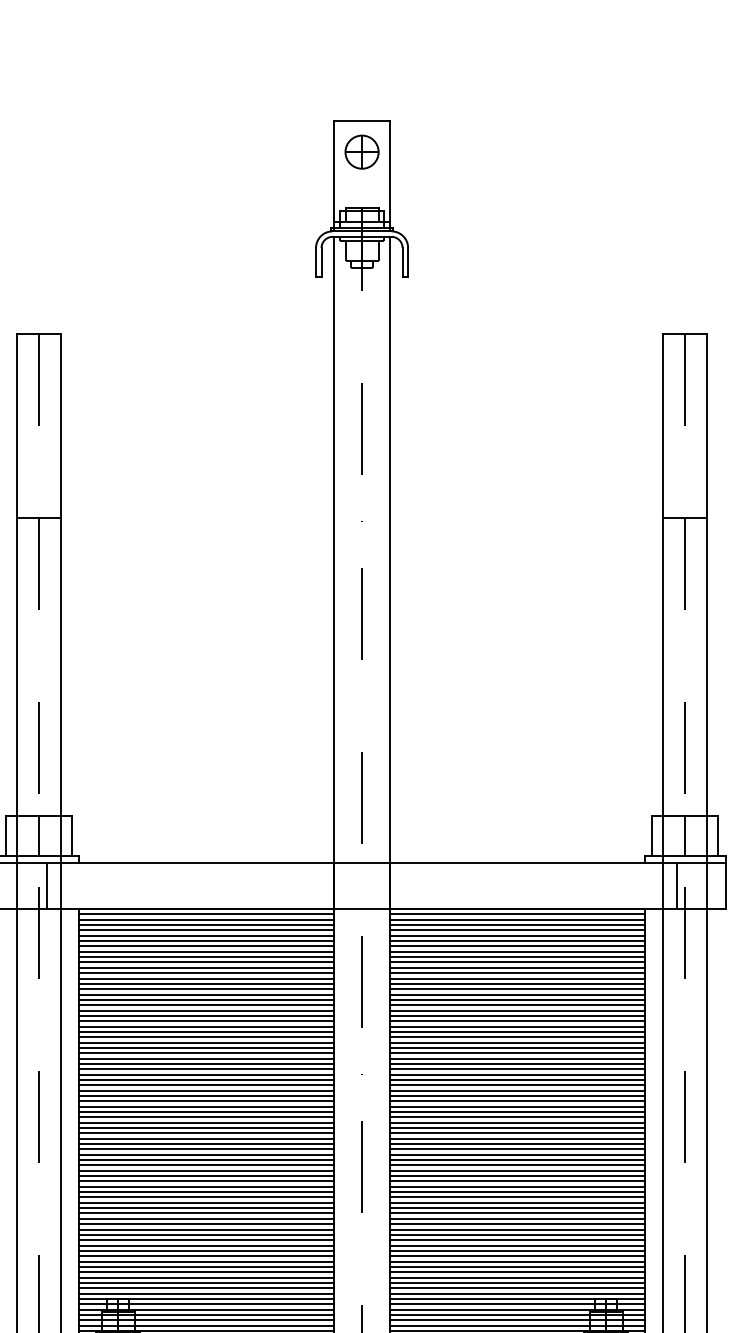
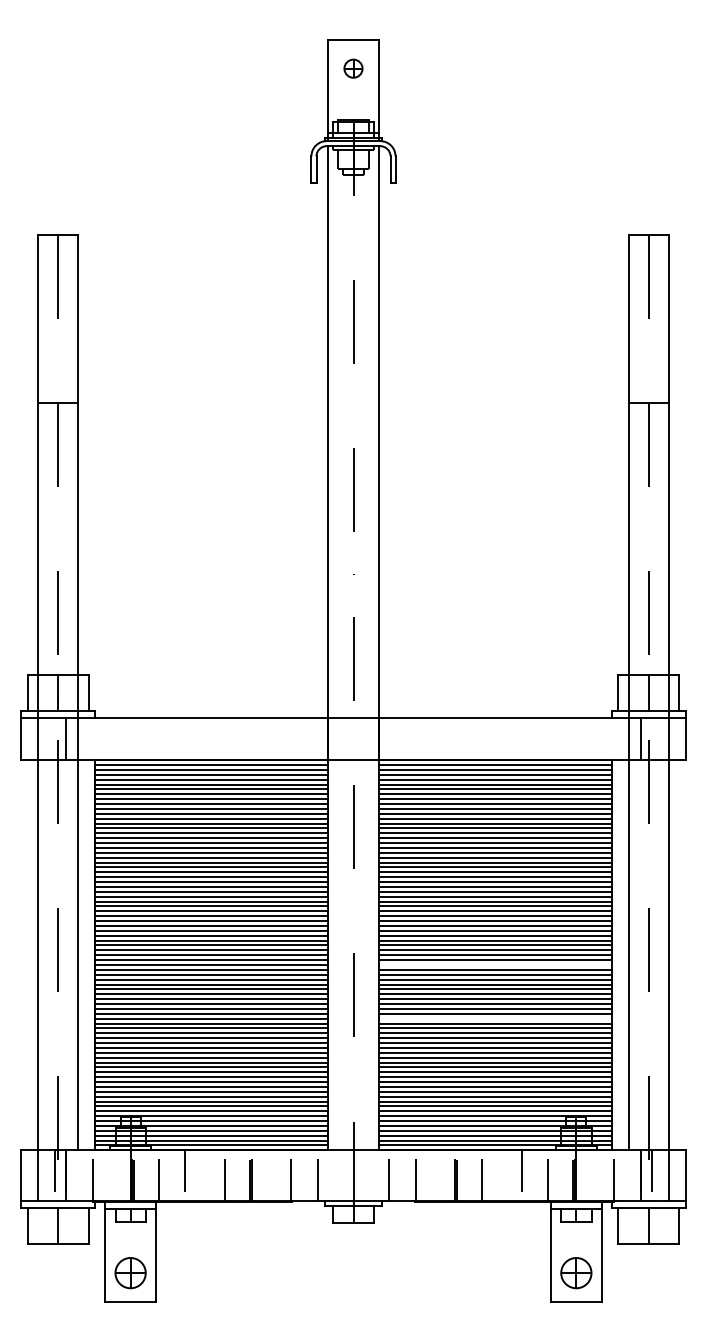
part: (362, 151) -> (353, 68), size x0.6
line: (516, 1133) -> (494, 965), removed
line: (516, 1191) -> (494, 1018), removed

